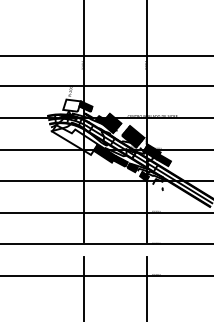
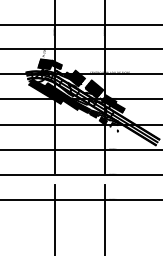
hatch: (71, 105) -> (45, 64), added
hatch: (74, 139) -> (47, 91), added

